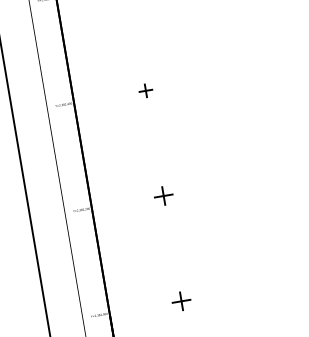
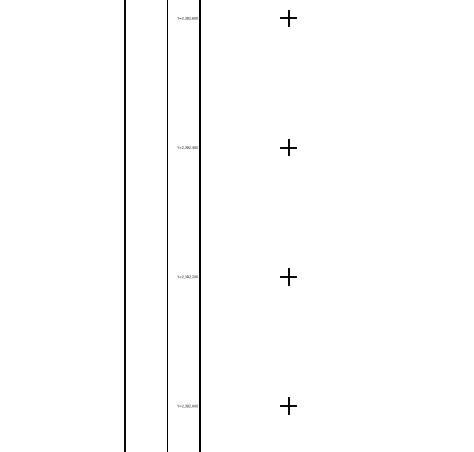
part: (163, 195) -> (288, 276), size x0.71
part: (181, 300) -> (288, 405), size x0.71

